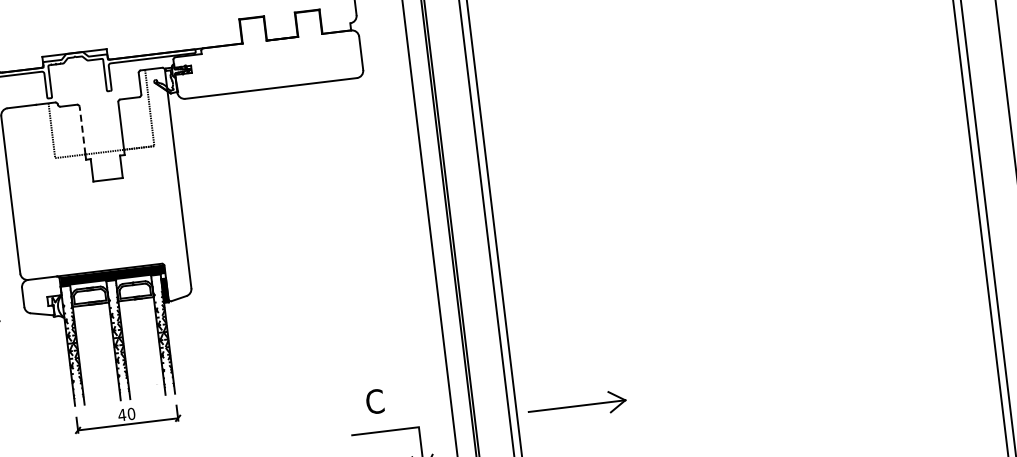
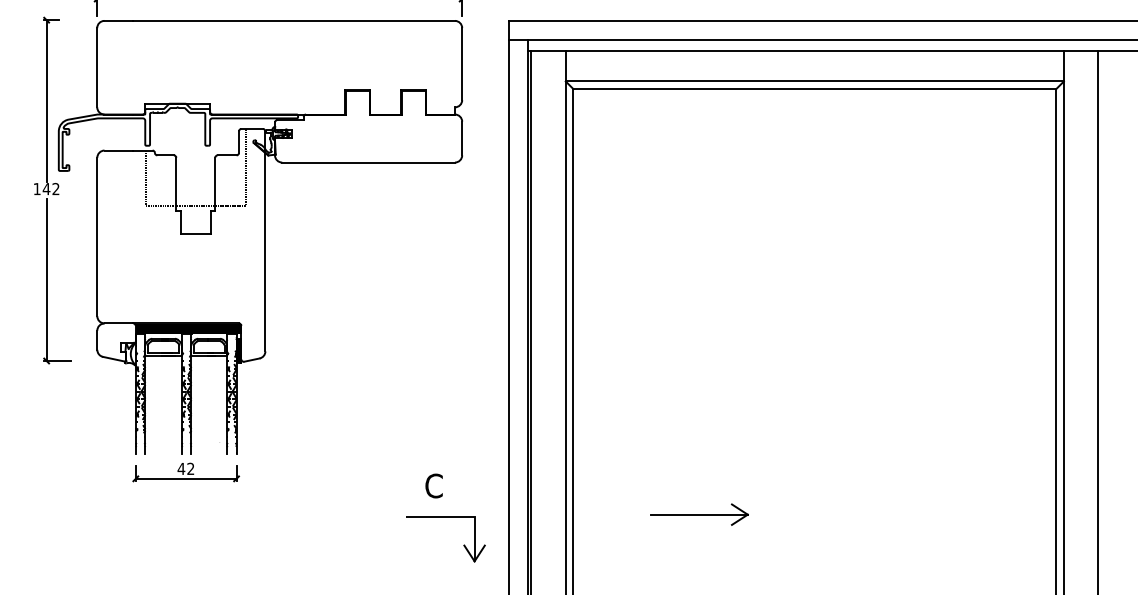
line: (82, 130) -> (176, 181), dashed -> solid
part: (577, 405) -> (699, 514), moved
text: (131, 413) -> (190, 468), 40 -> 42

